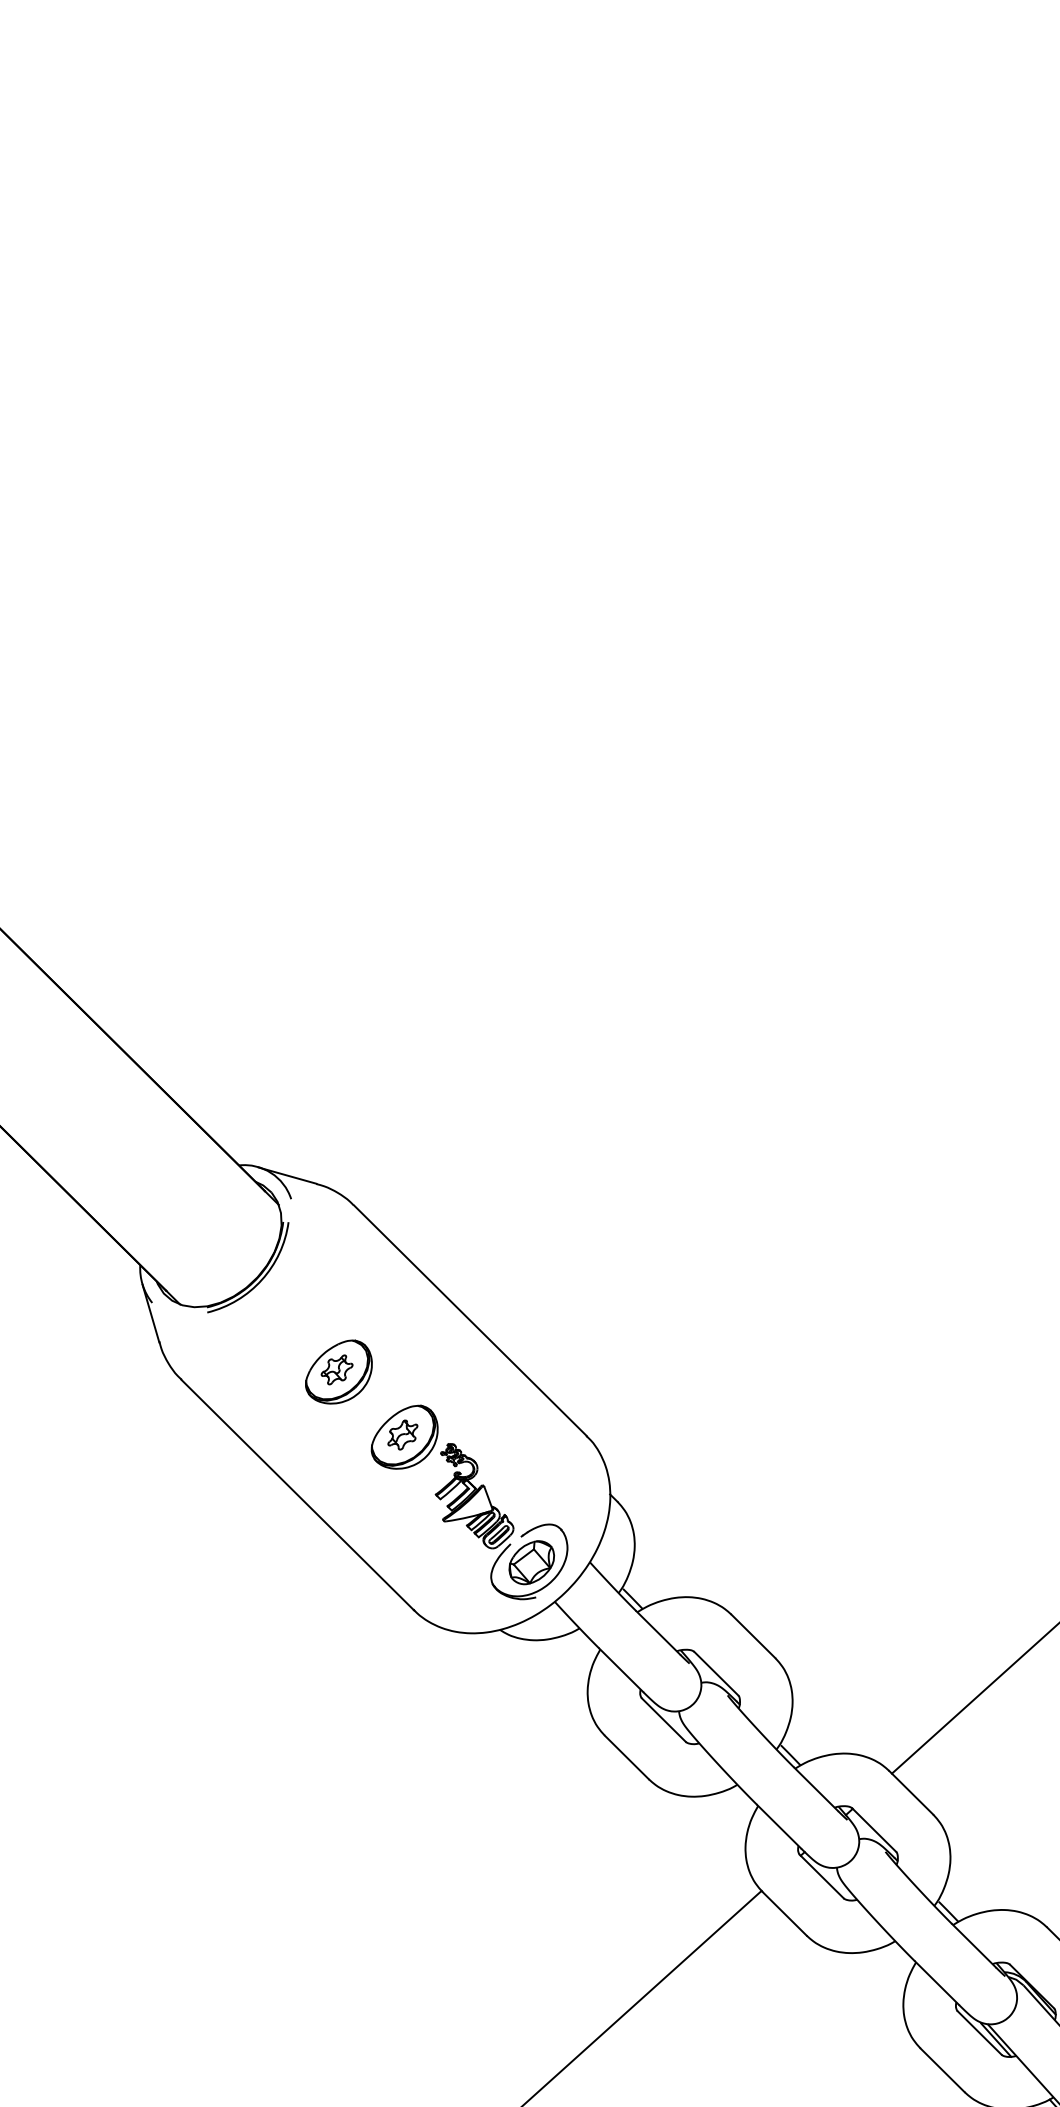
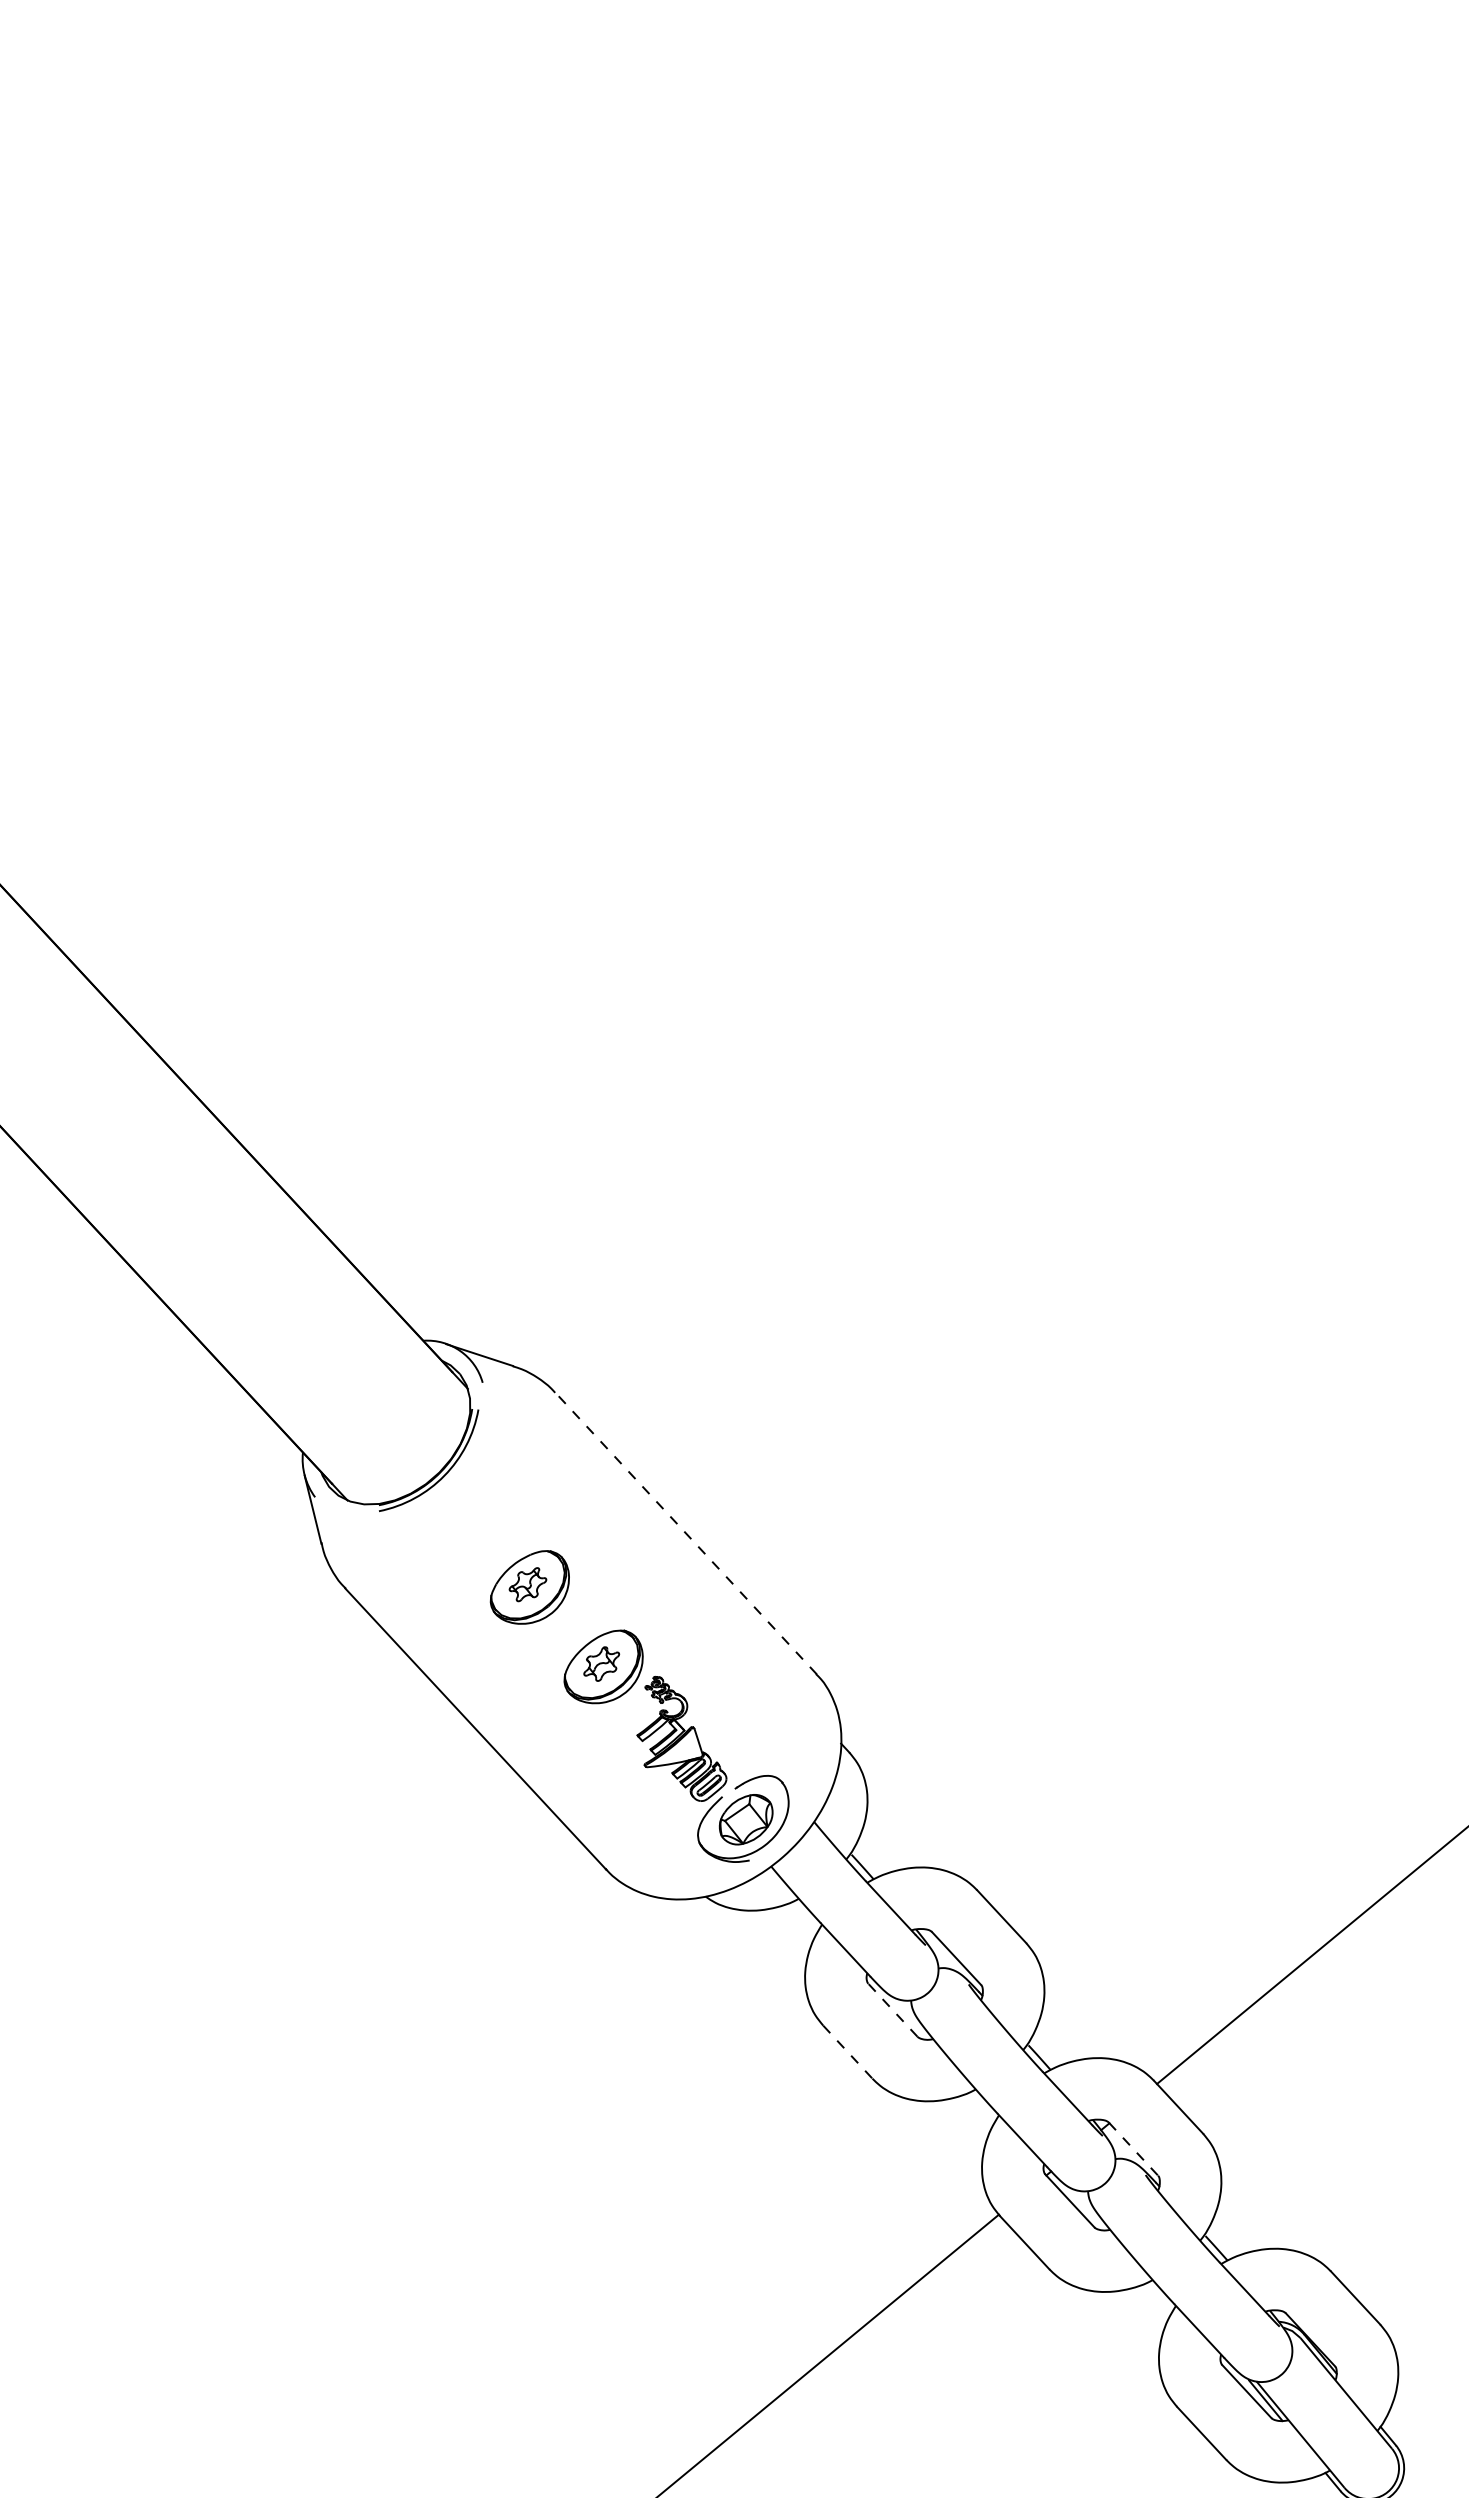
line: (470, 1320) -> (686, 1533), solid -> dashed
line: (663, 1719) -> (892, 2009), solid -> dashed
line: (627, 1757) -> (848, 2052), solid -> dashed
line: (874, 1830) -> (1133, 2149), solid -> dashed

